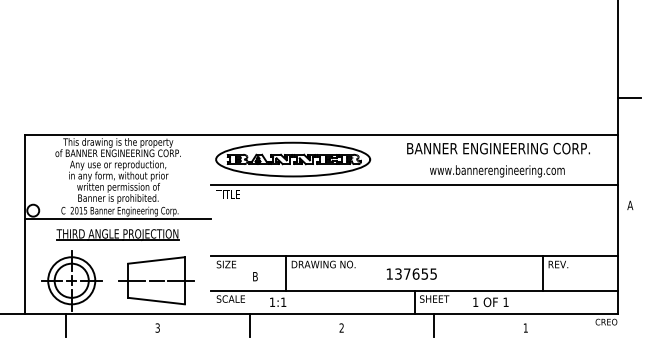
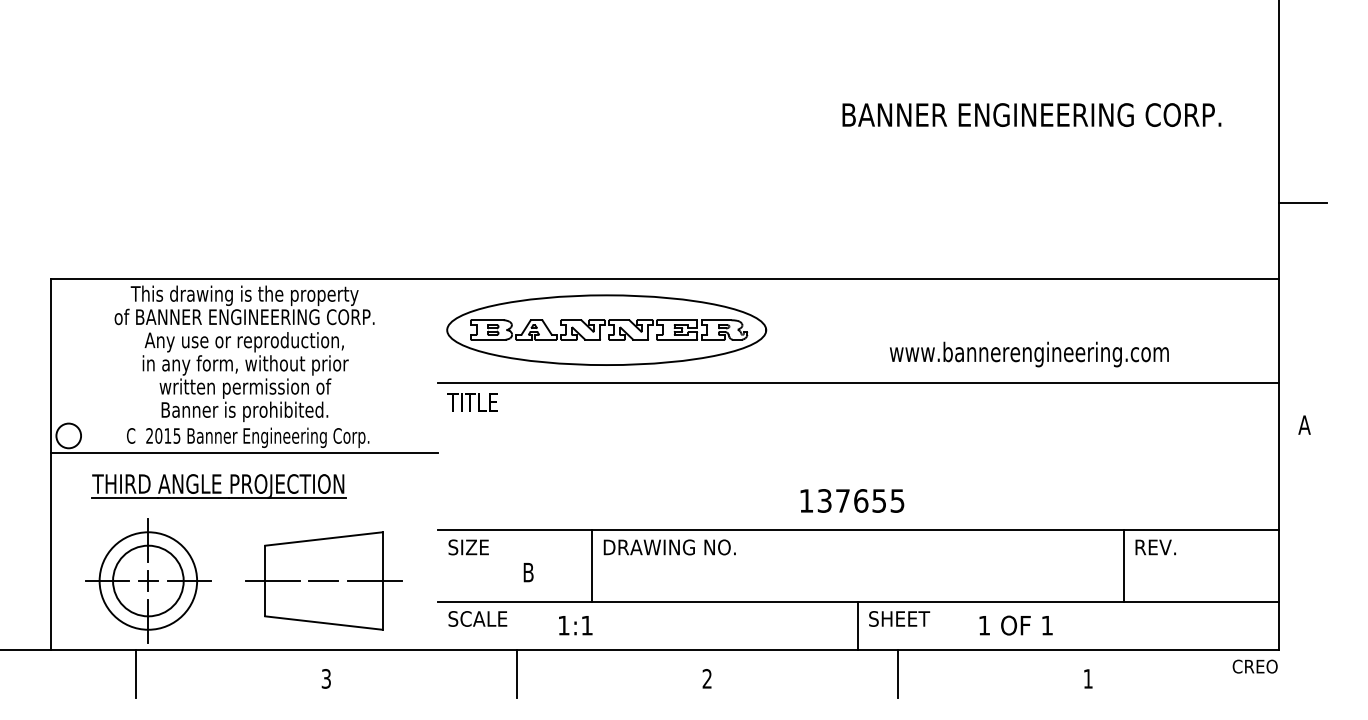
text: (498, 148) -> (1031, 114), moved
part: (117, 234) -> (218, 485), moved
text: (411, 273) -> (851, 499), moved

